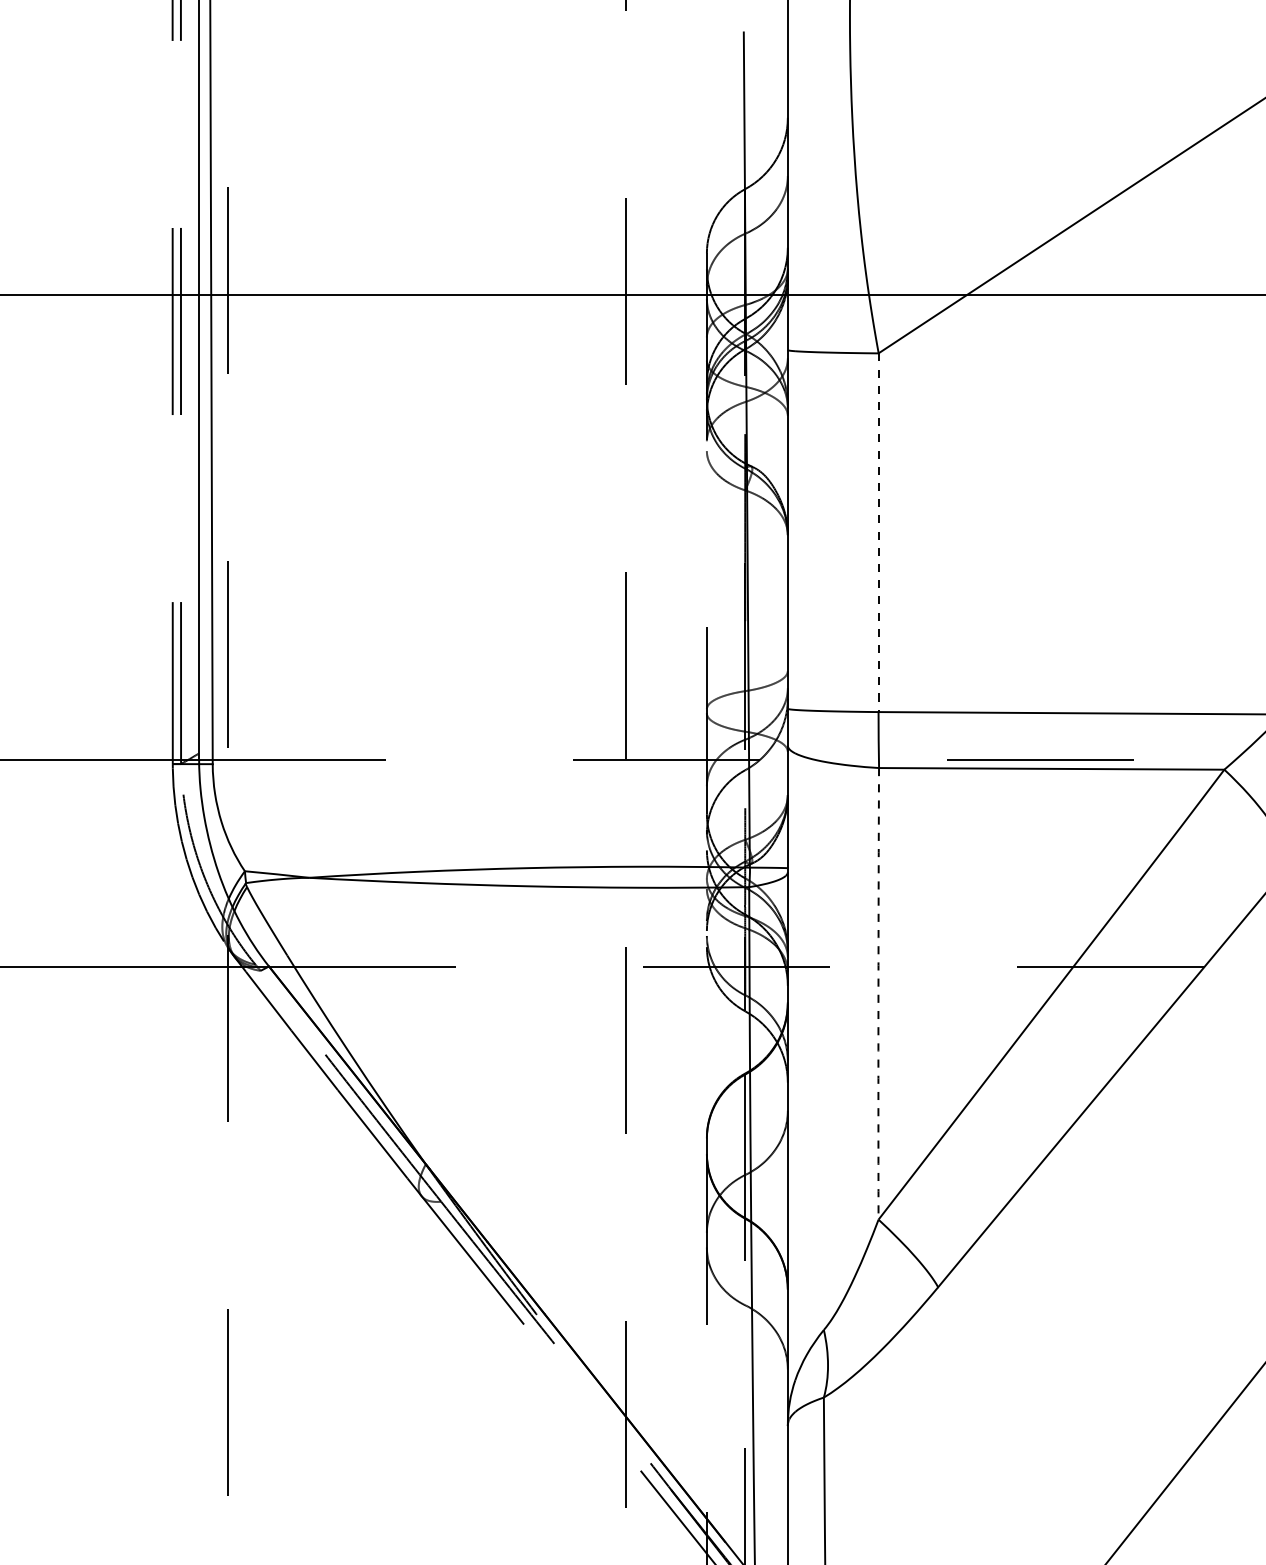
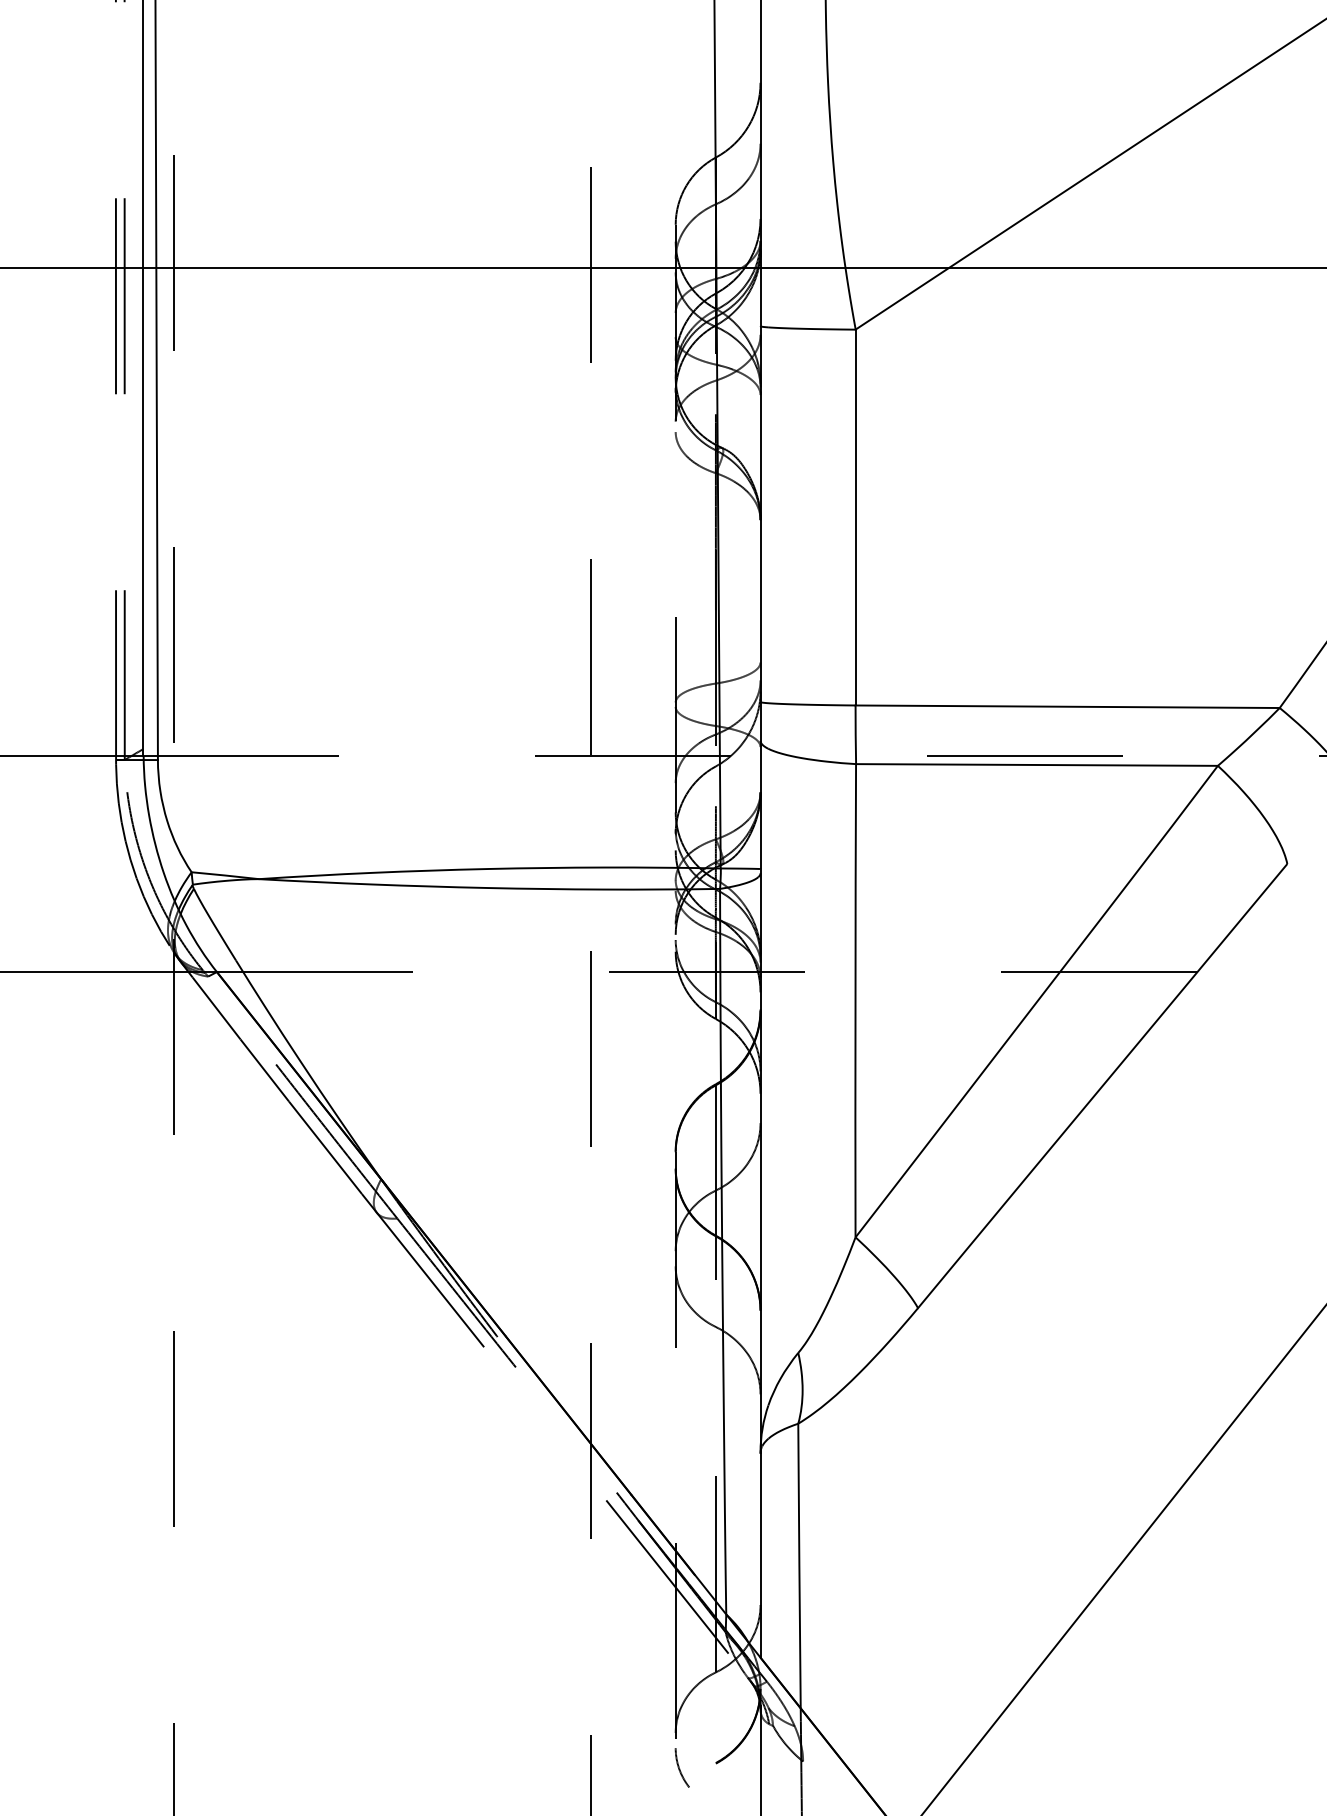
line: (878, 532) -> (855, 517), dashed -> solid
arc: (878, 993) -> (855, 1000), dashed -> solid

